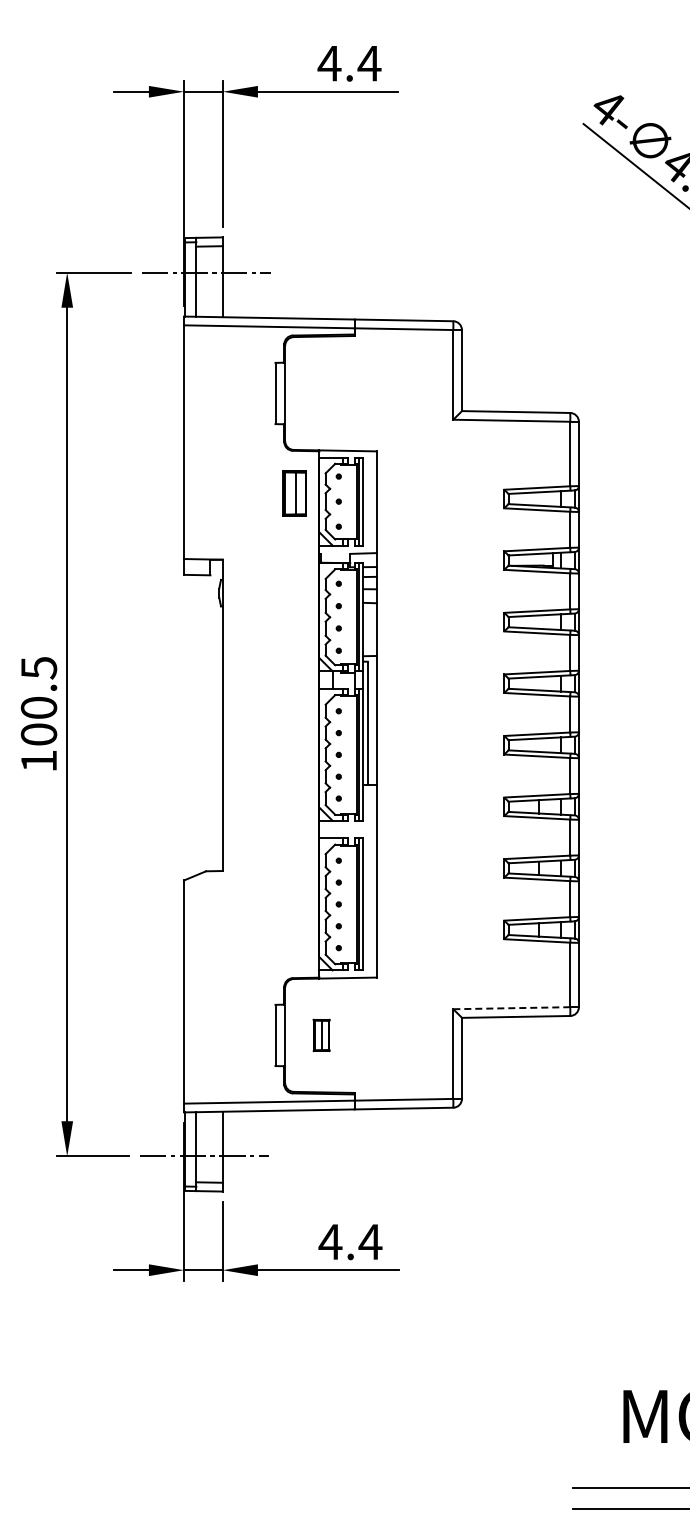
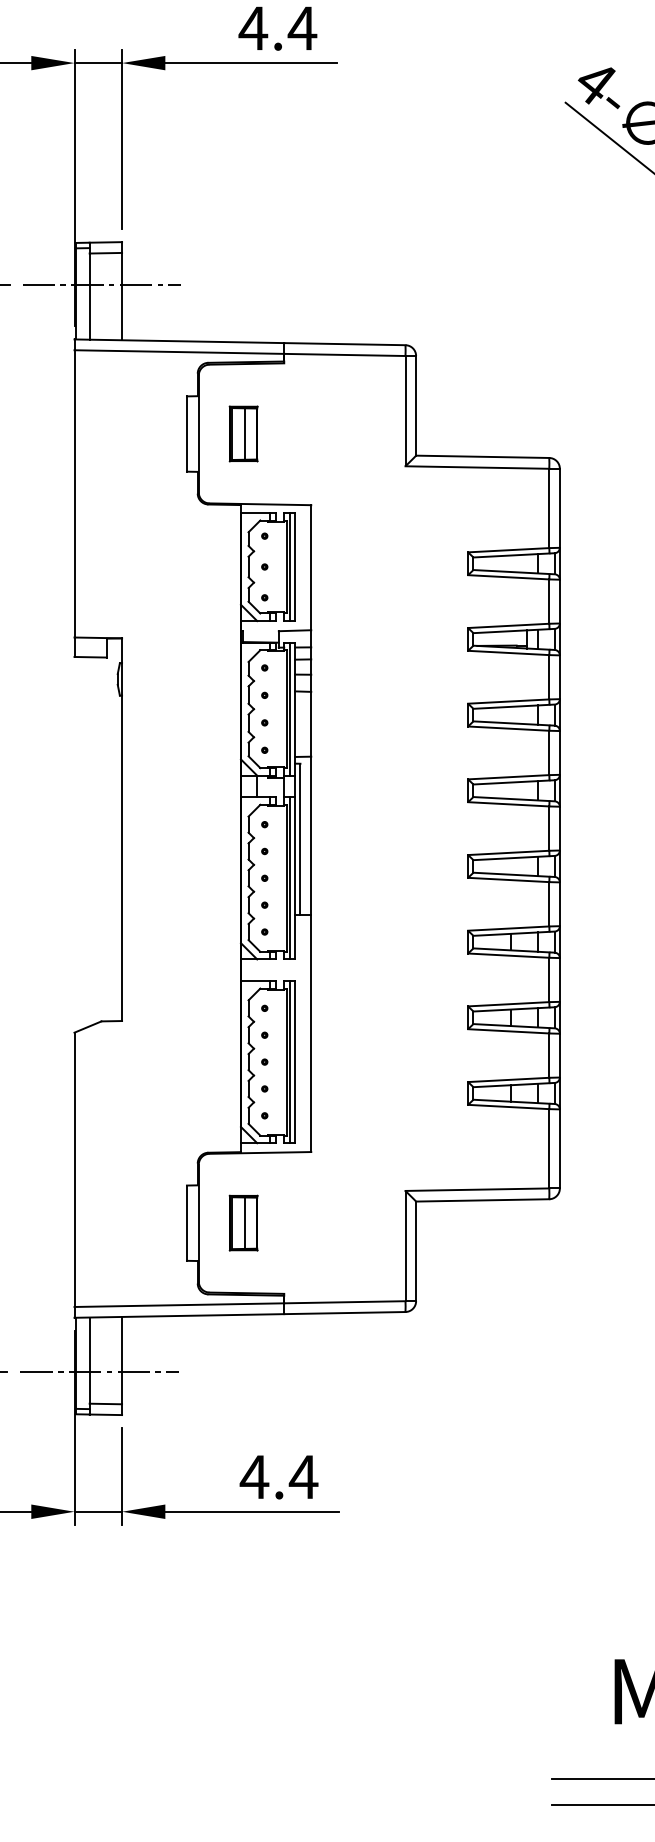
part: (294, 493) -> (243, 434), moved
line: (512, 1008) -> (478, 1190), dashed -> solid
part: (321, 1035) -> (243, 1223), size x1.43

